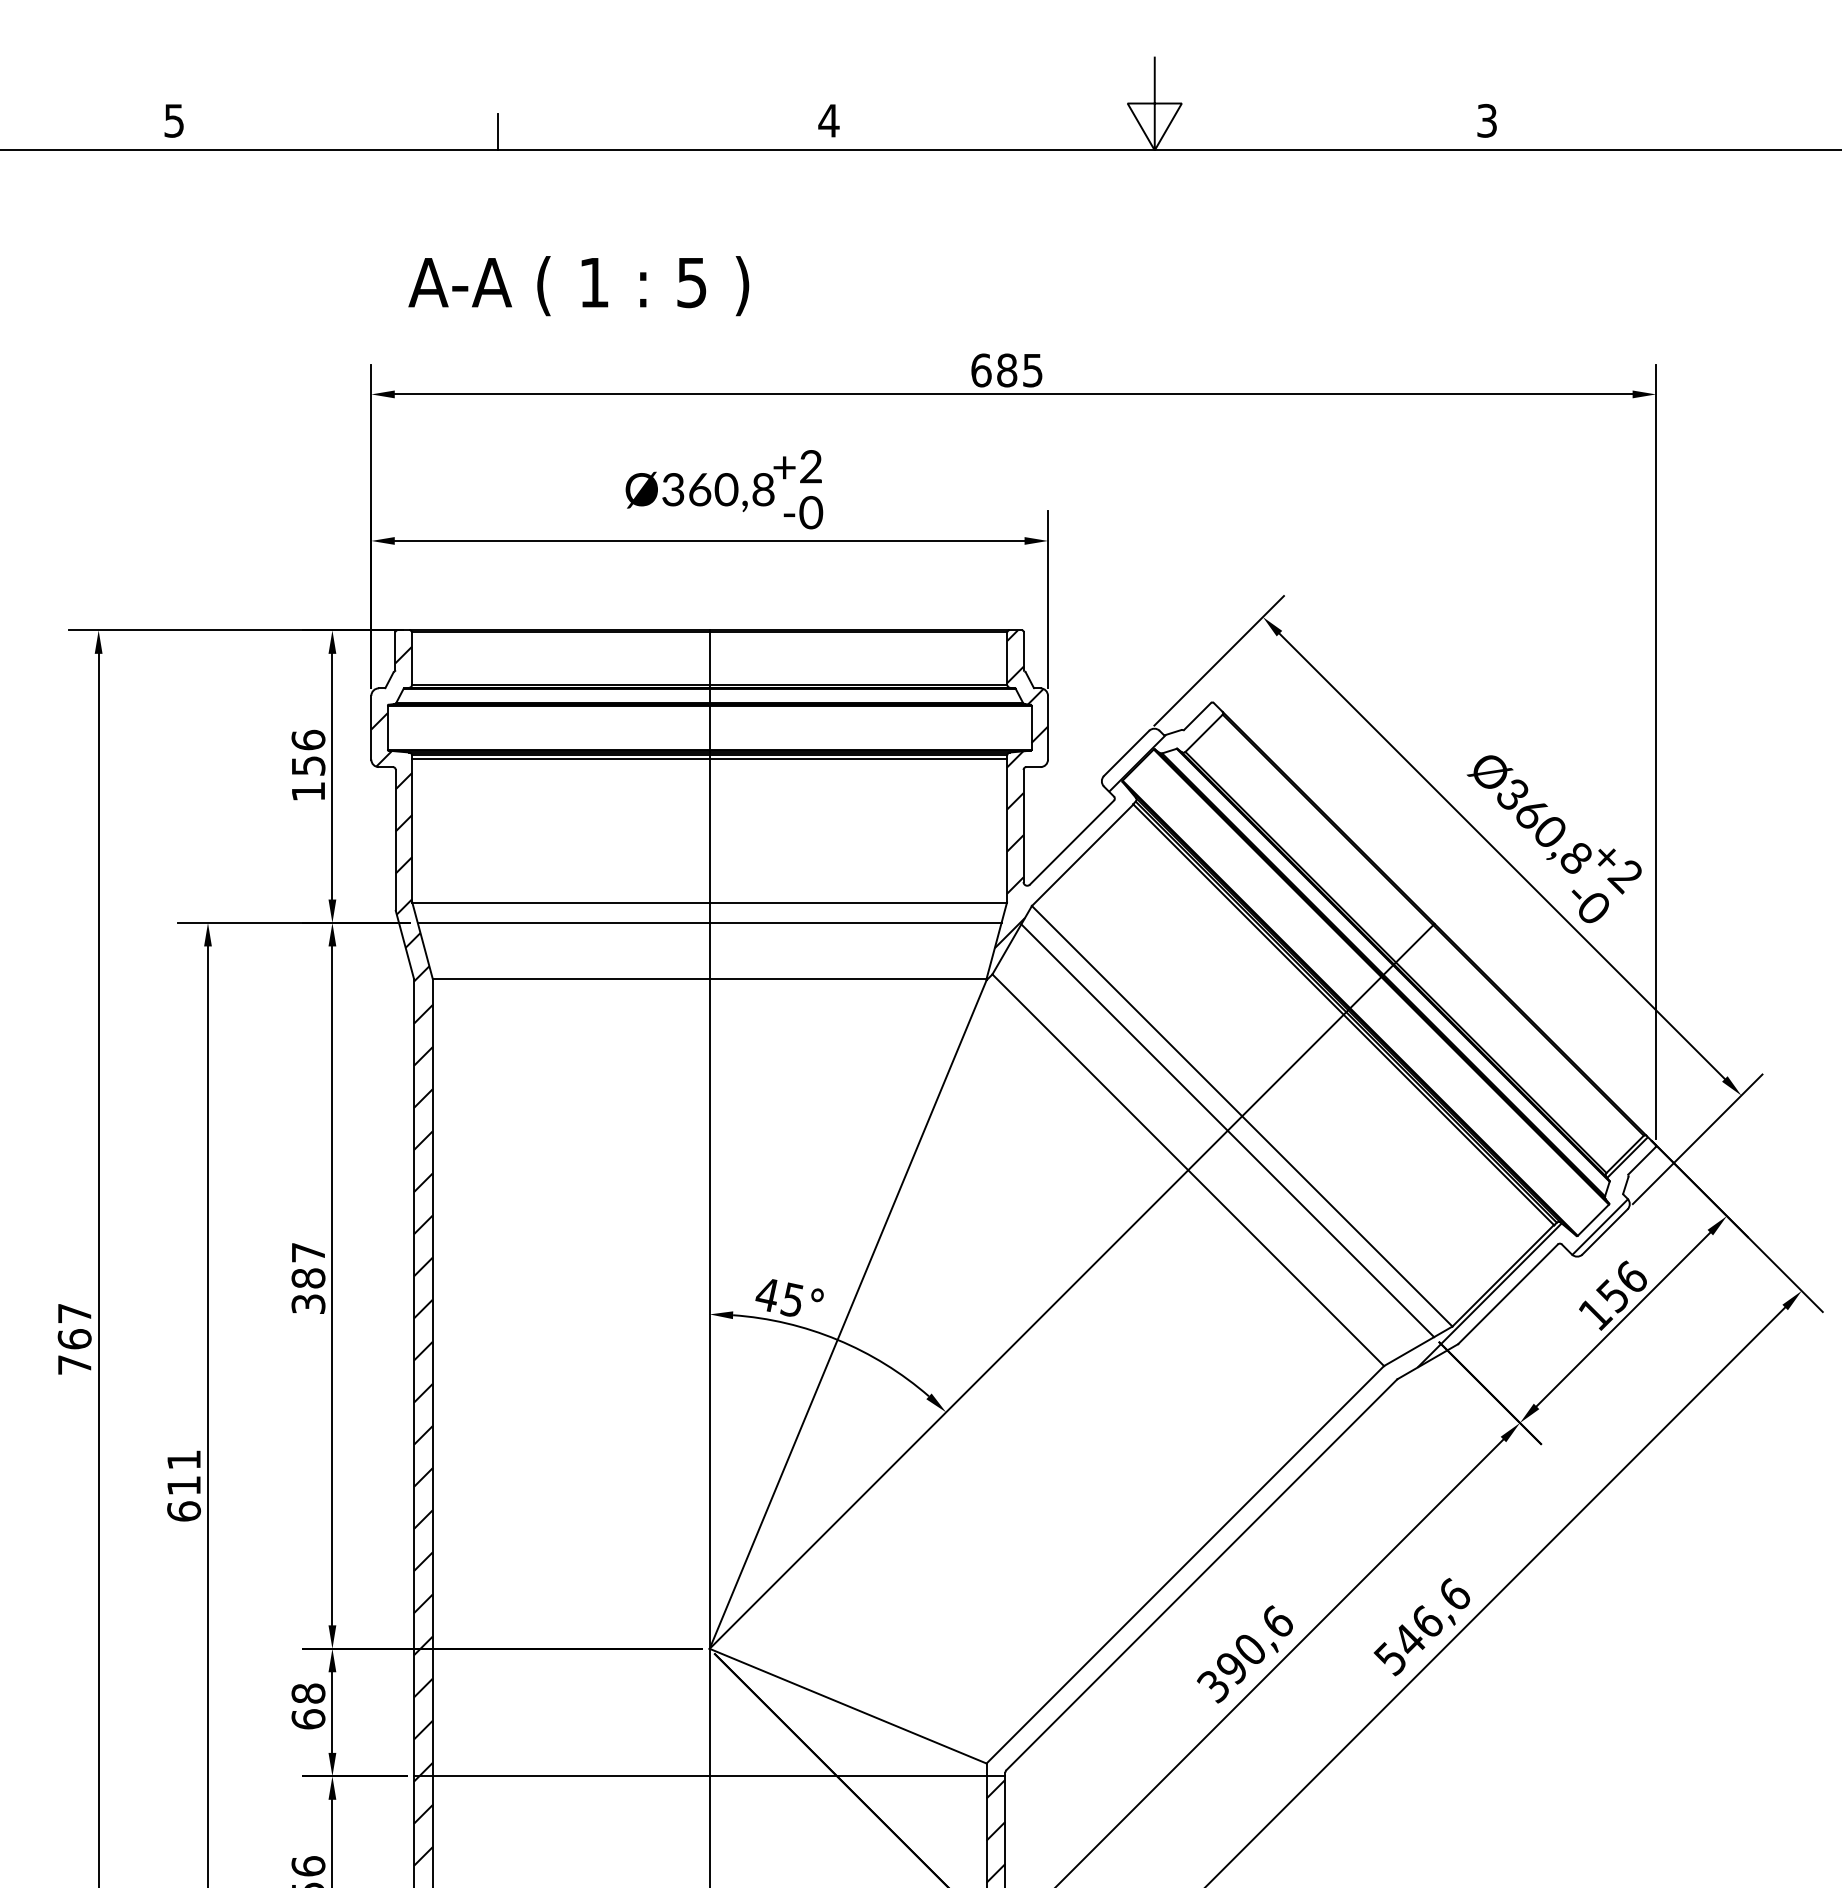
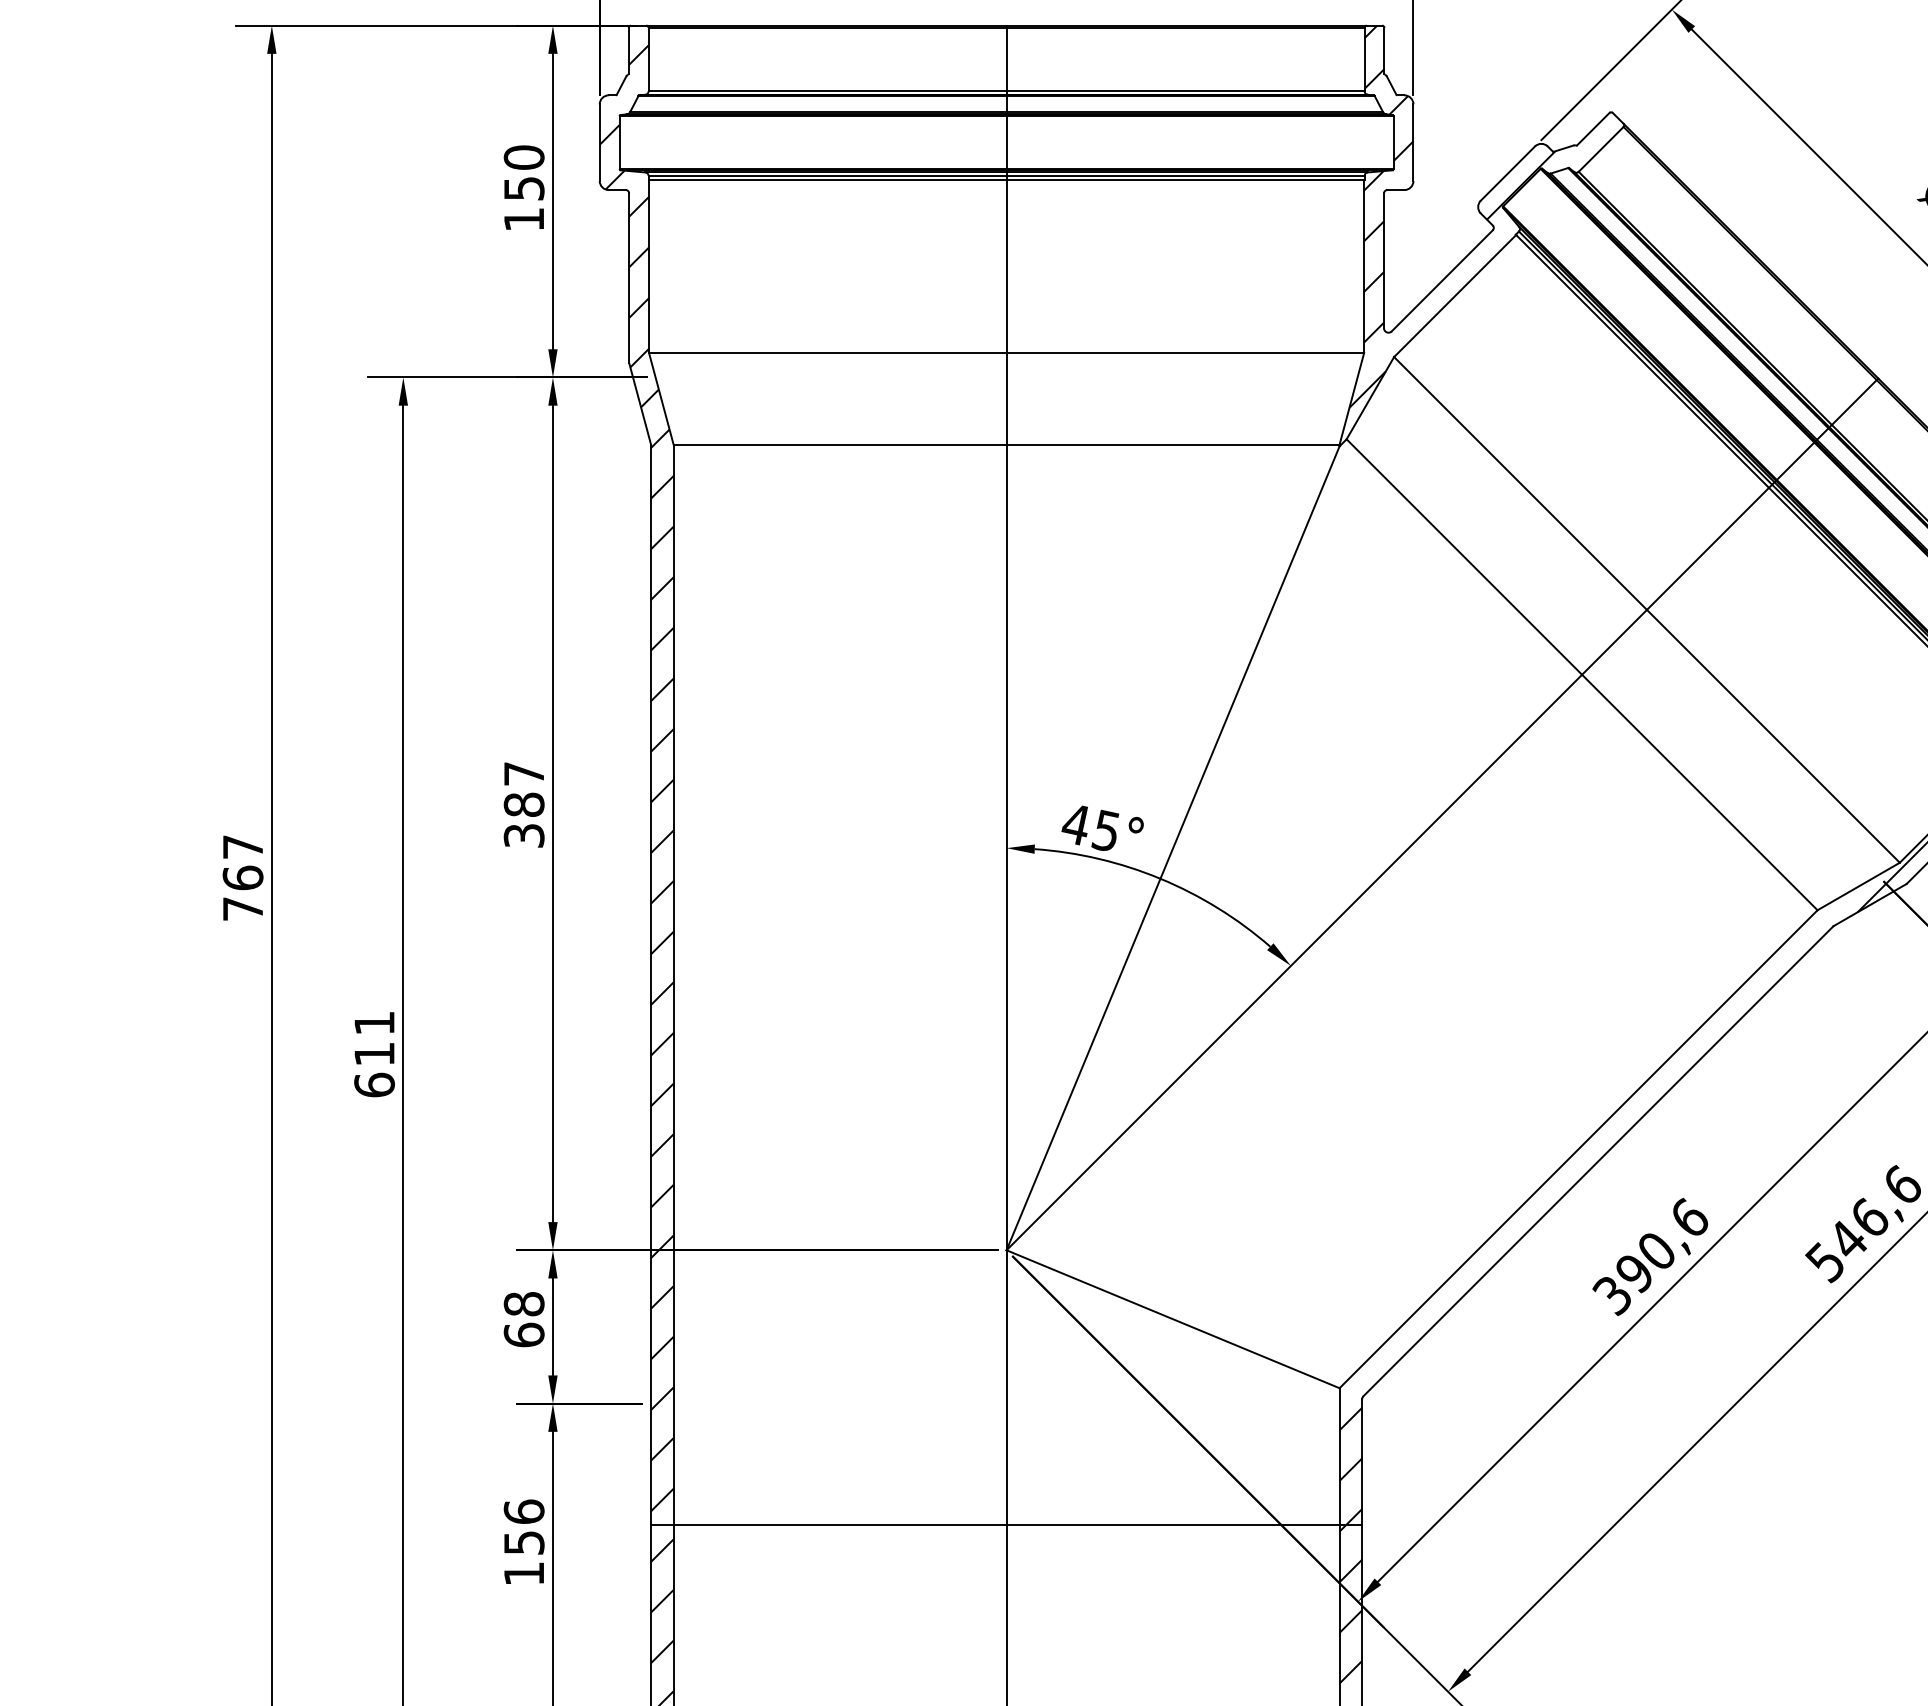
text: (308, 739) -> (524, 156), 156 -> 150
line: (709, 922) -> (1006, 376), removed
line: (1227, 1130) -> (1629, 627), removed
line: (709, 1776) -> (1006, 1525), moved

